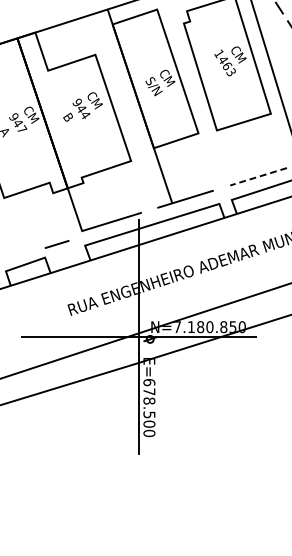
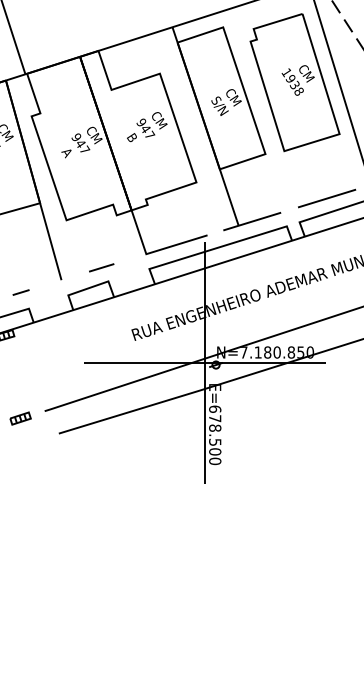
text: (226, 66) -> (294, 85), 1463 -> 1938
text: (86, 114) -> (150, 134), 944 -> 947
line: (258, 176) -> (326, 198), dashed -> solid
line: (56, 244) -> (101, 267), moved

